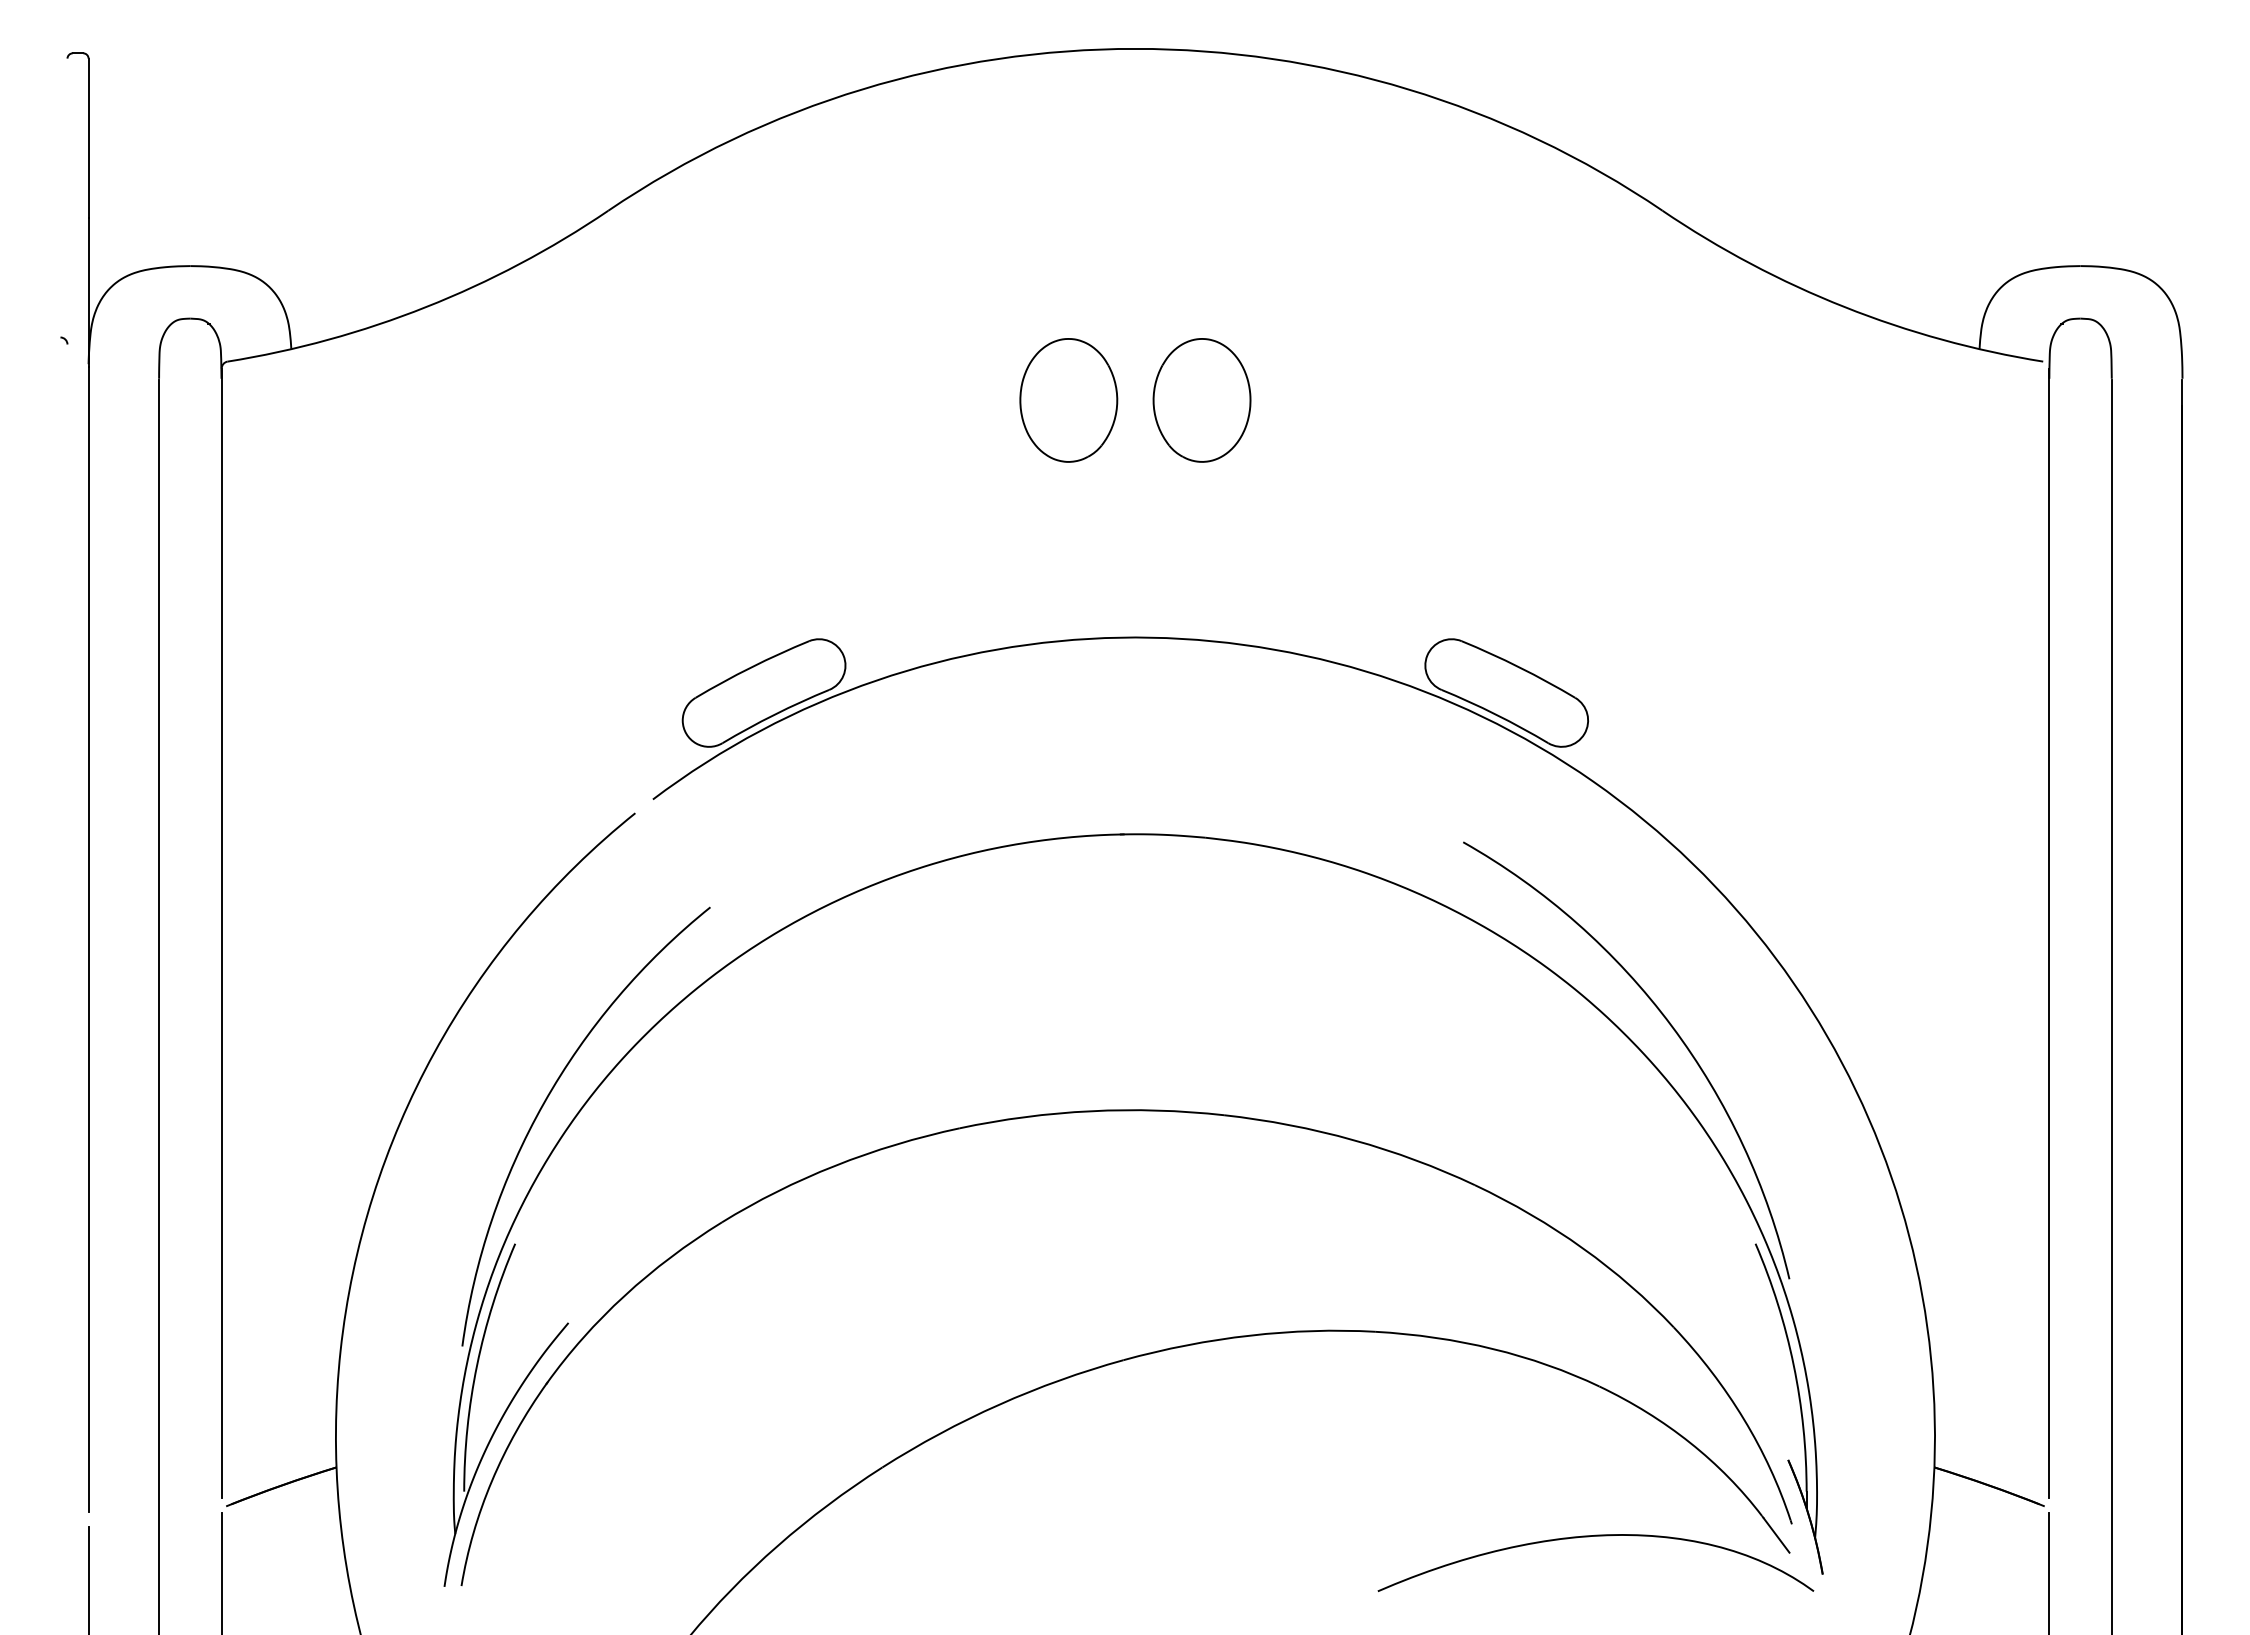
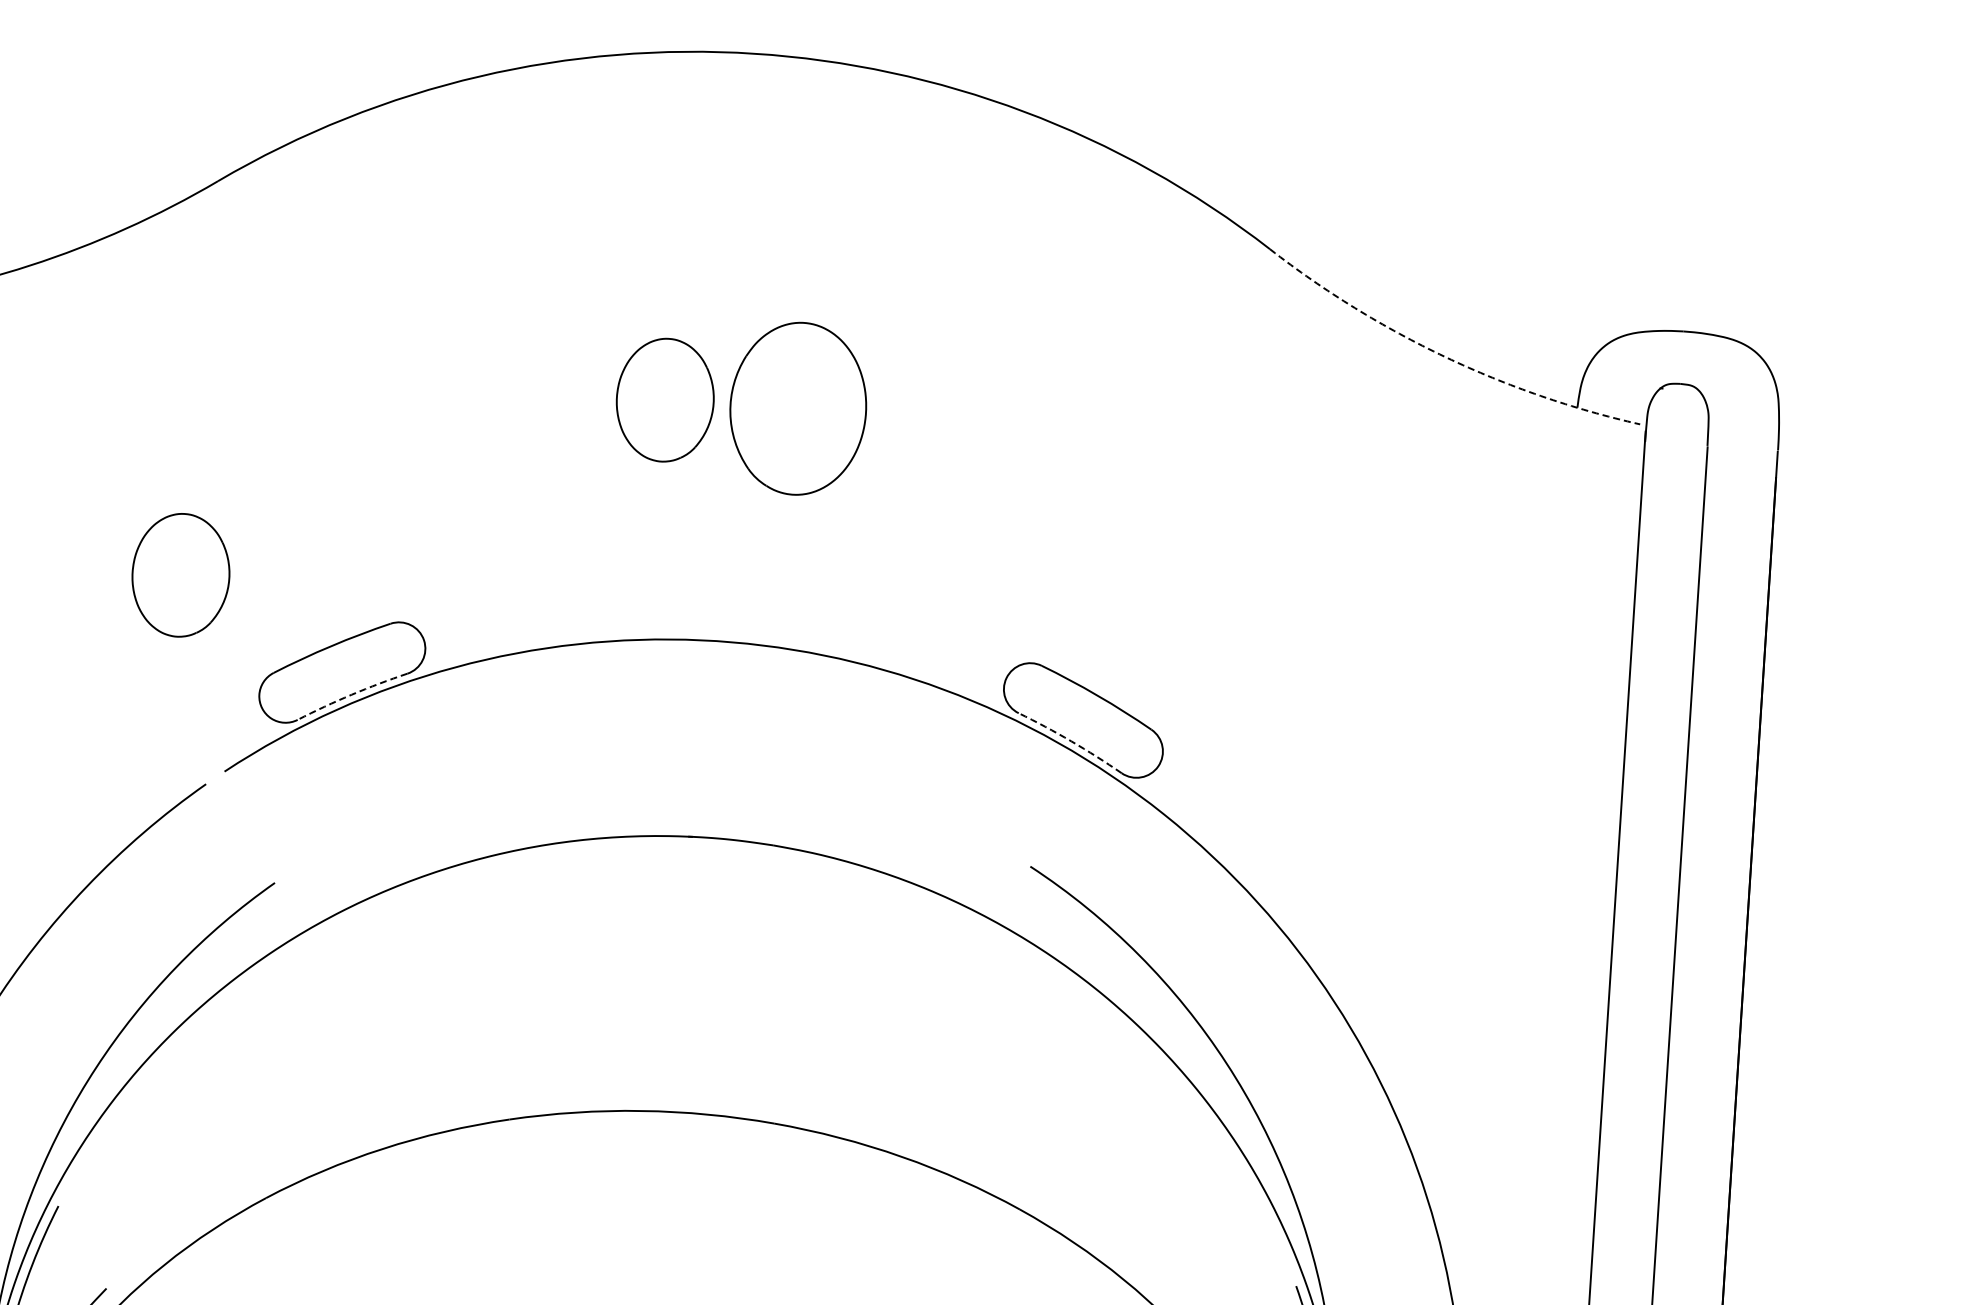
arc: (1844, 307) -> (1445, 357), solid -> dashed
part: (1201, 400) -> (797, 408), size x1.4
part: (596, 606) -> (180, 575), added
arc: (774, 714) -> (351, 694), solid -> dashed
arc: (1495, 714) -> (1070, 741), solid -> dashed

